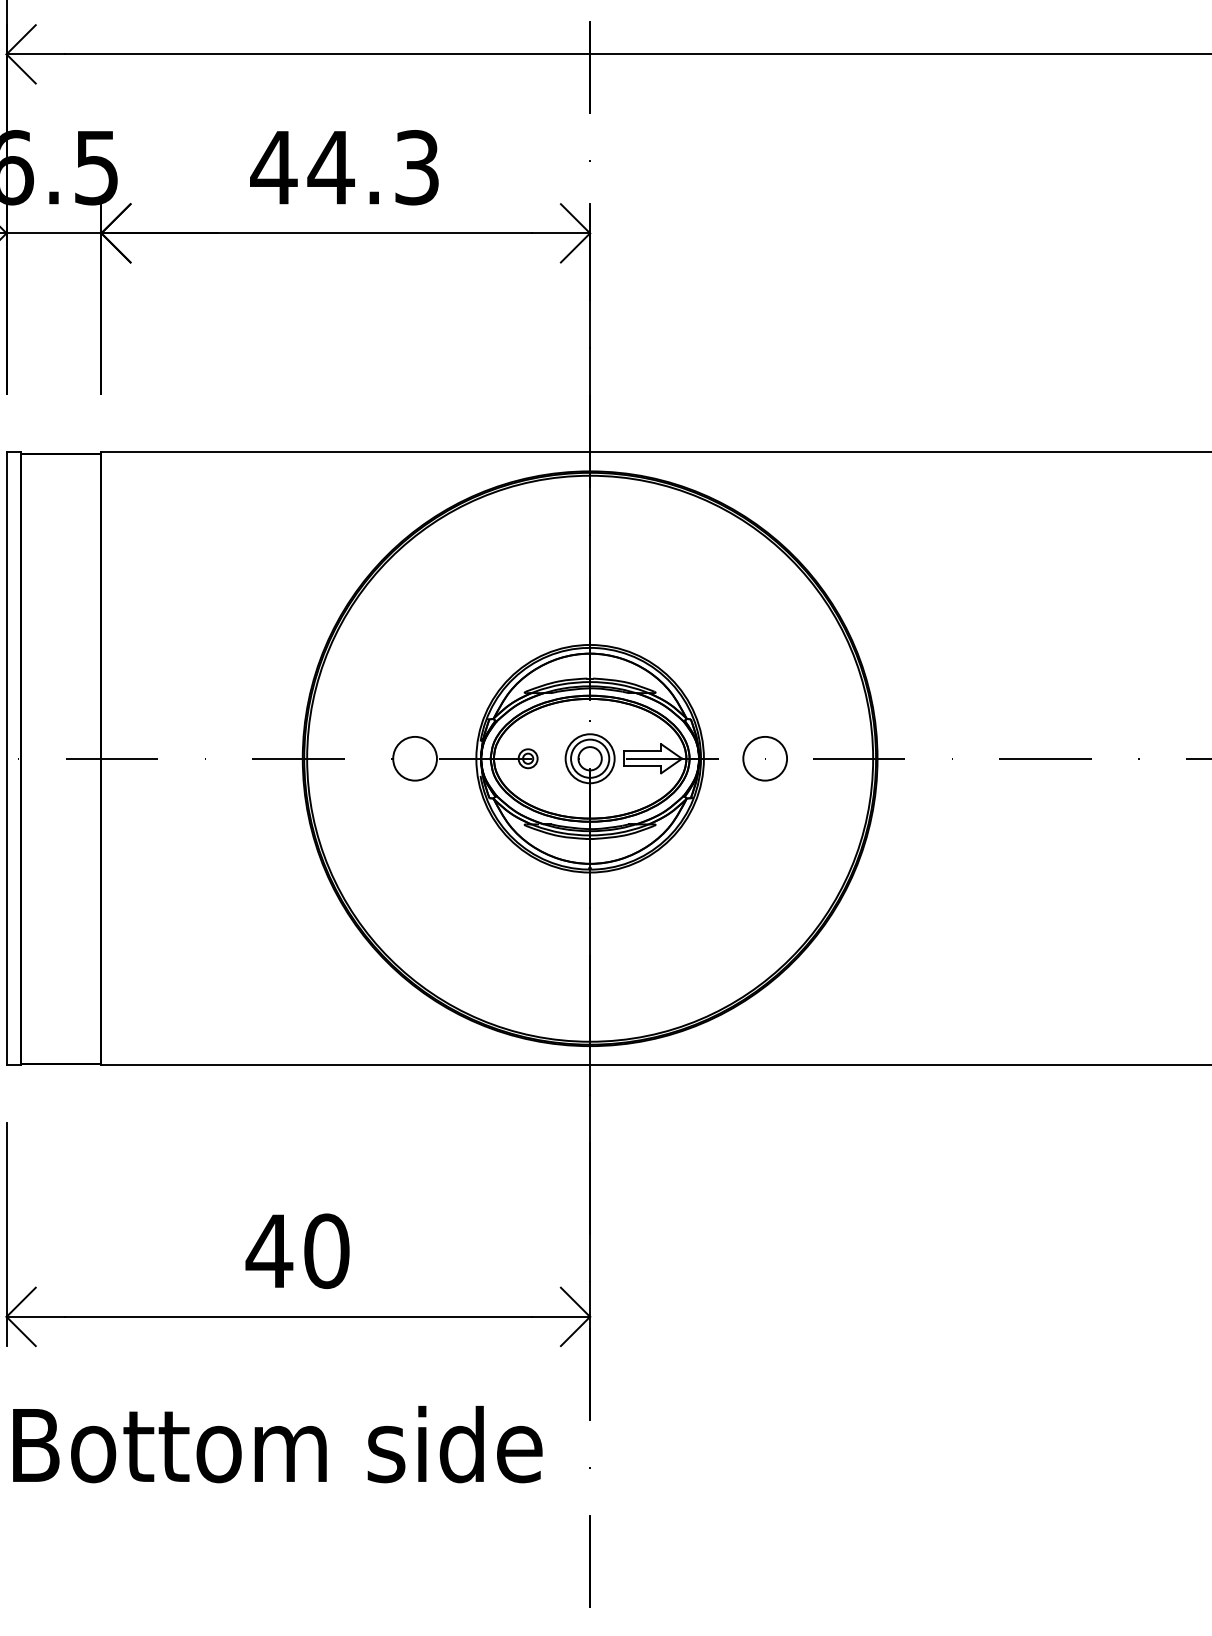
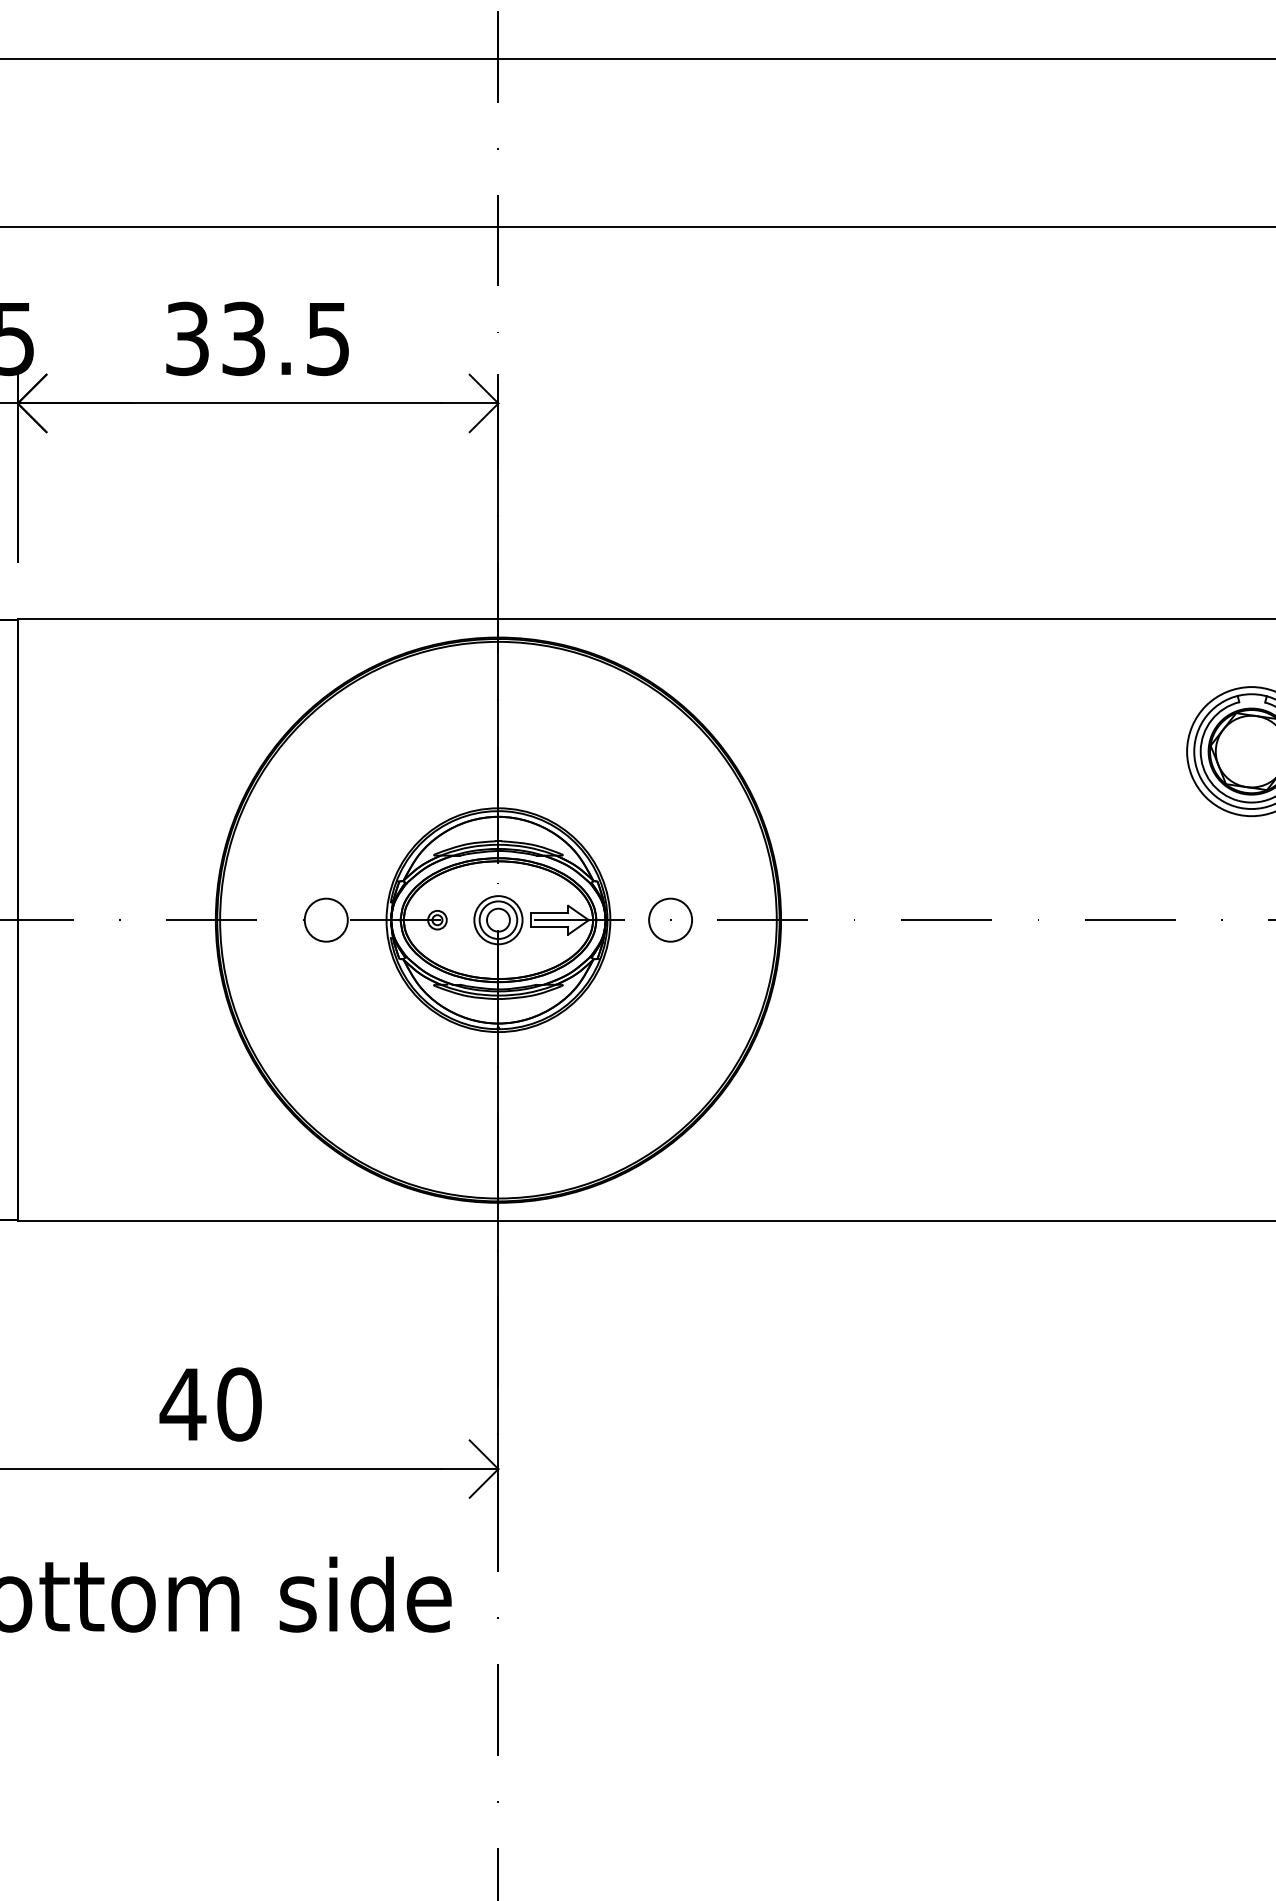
text: (344, 167) -> (256, 338), 44.3 -> 33.5

